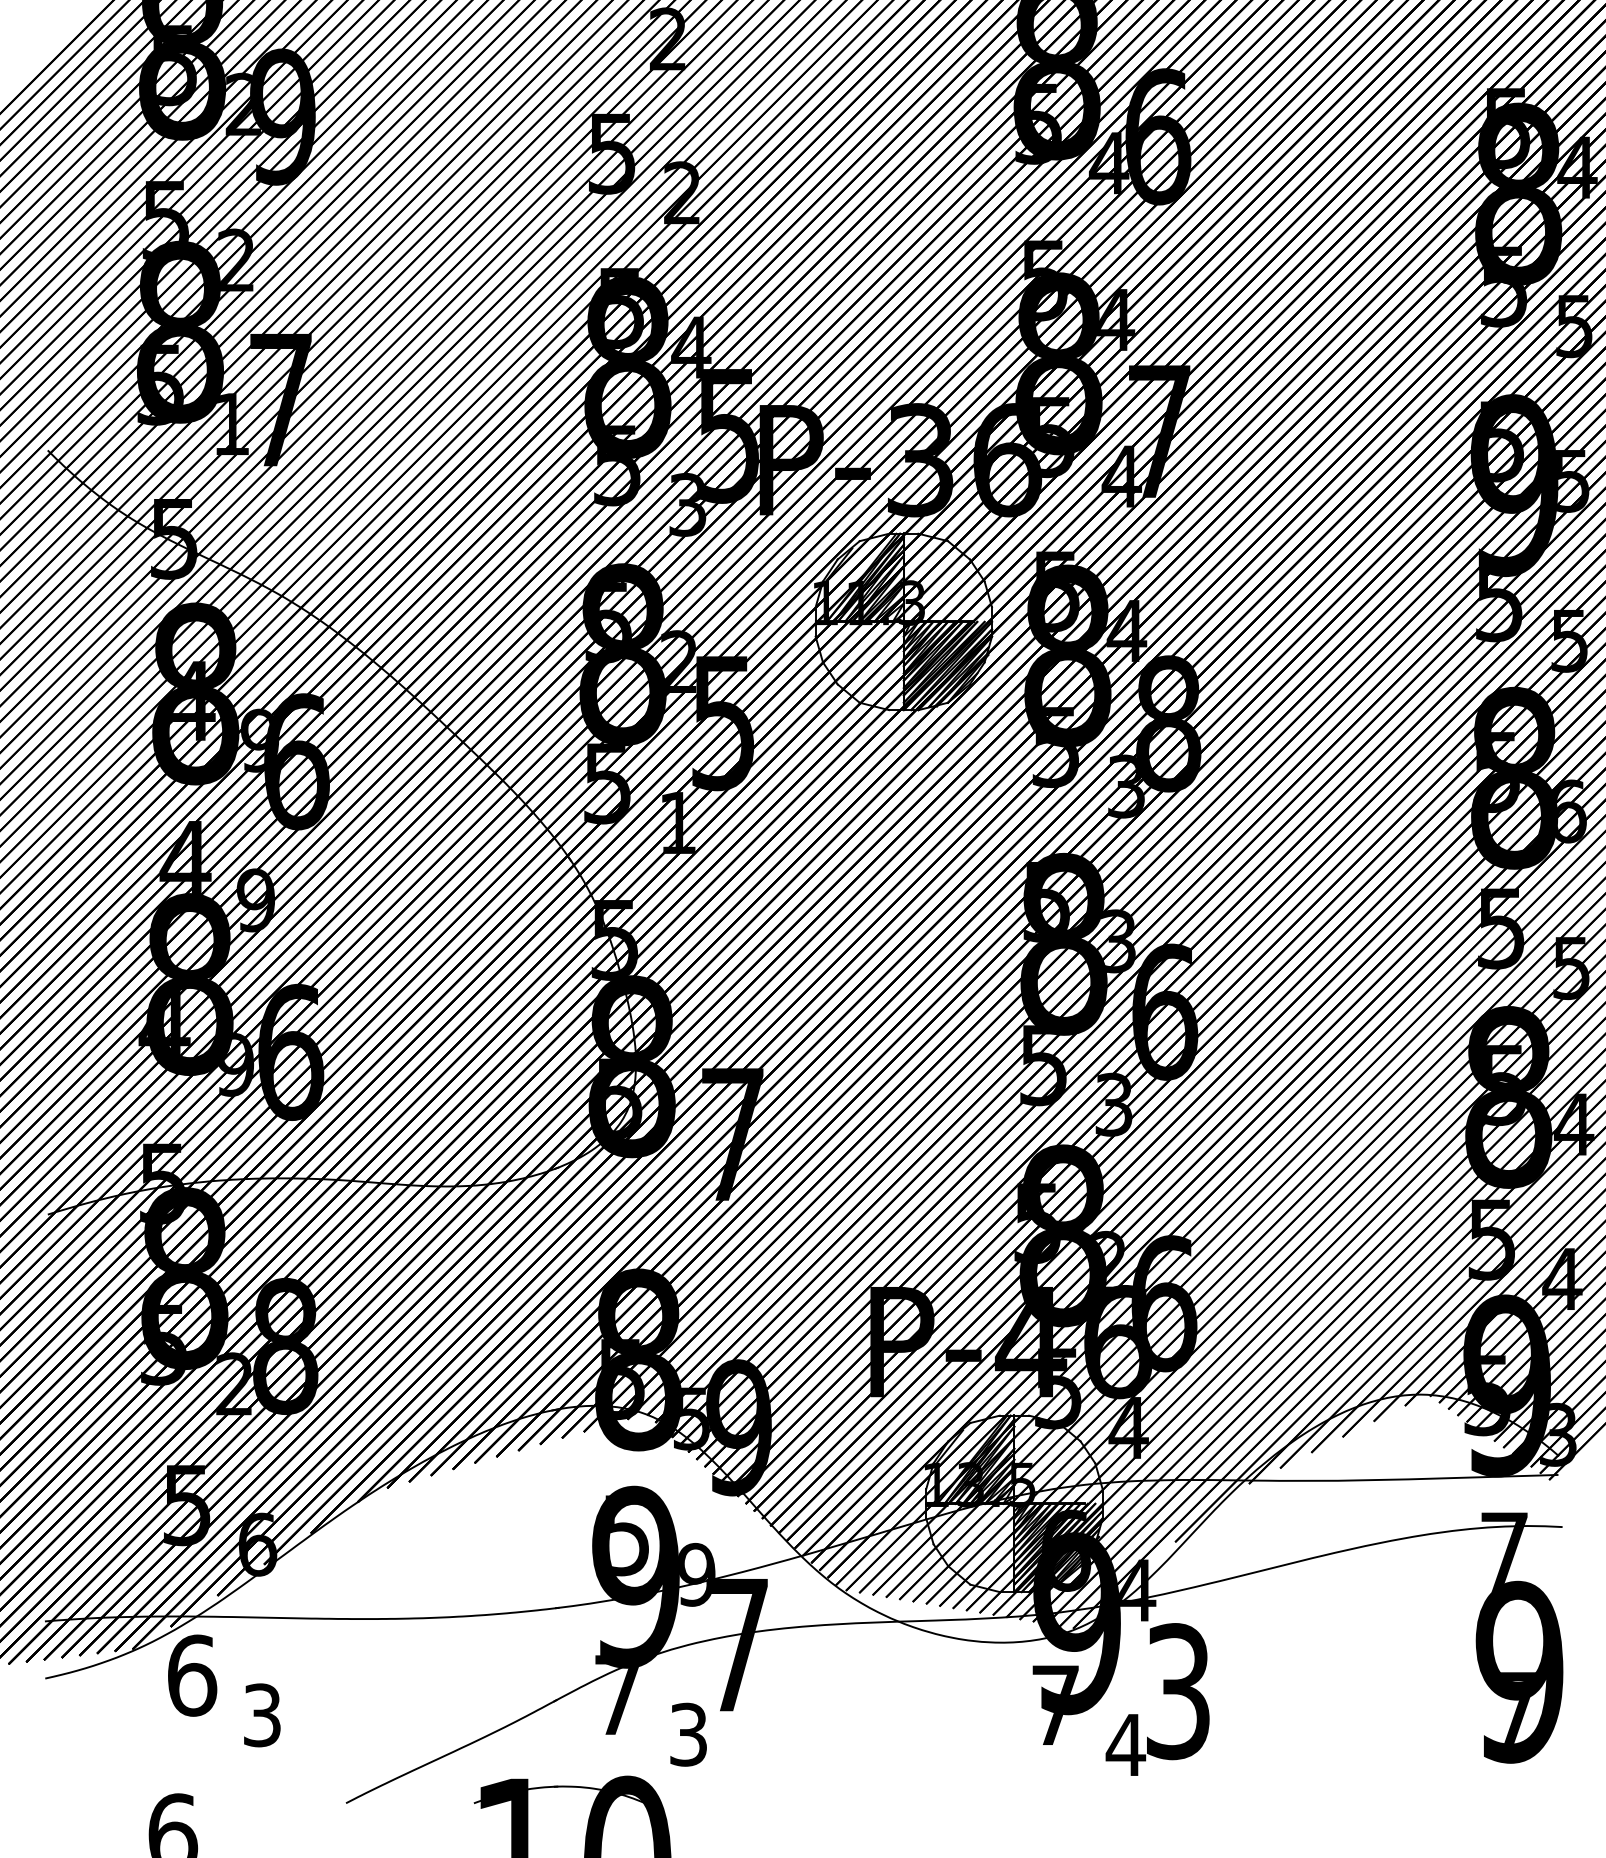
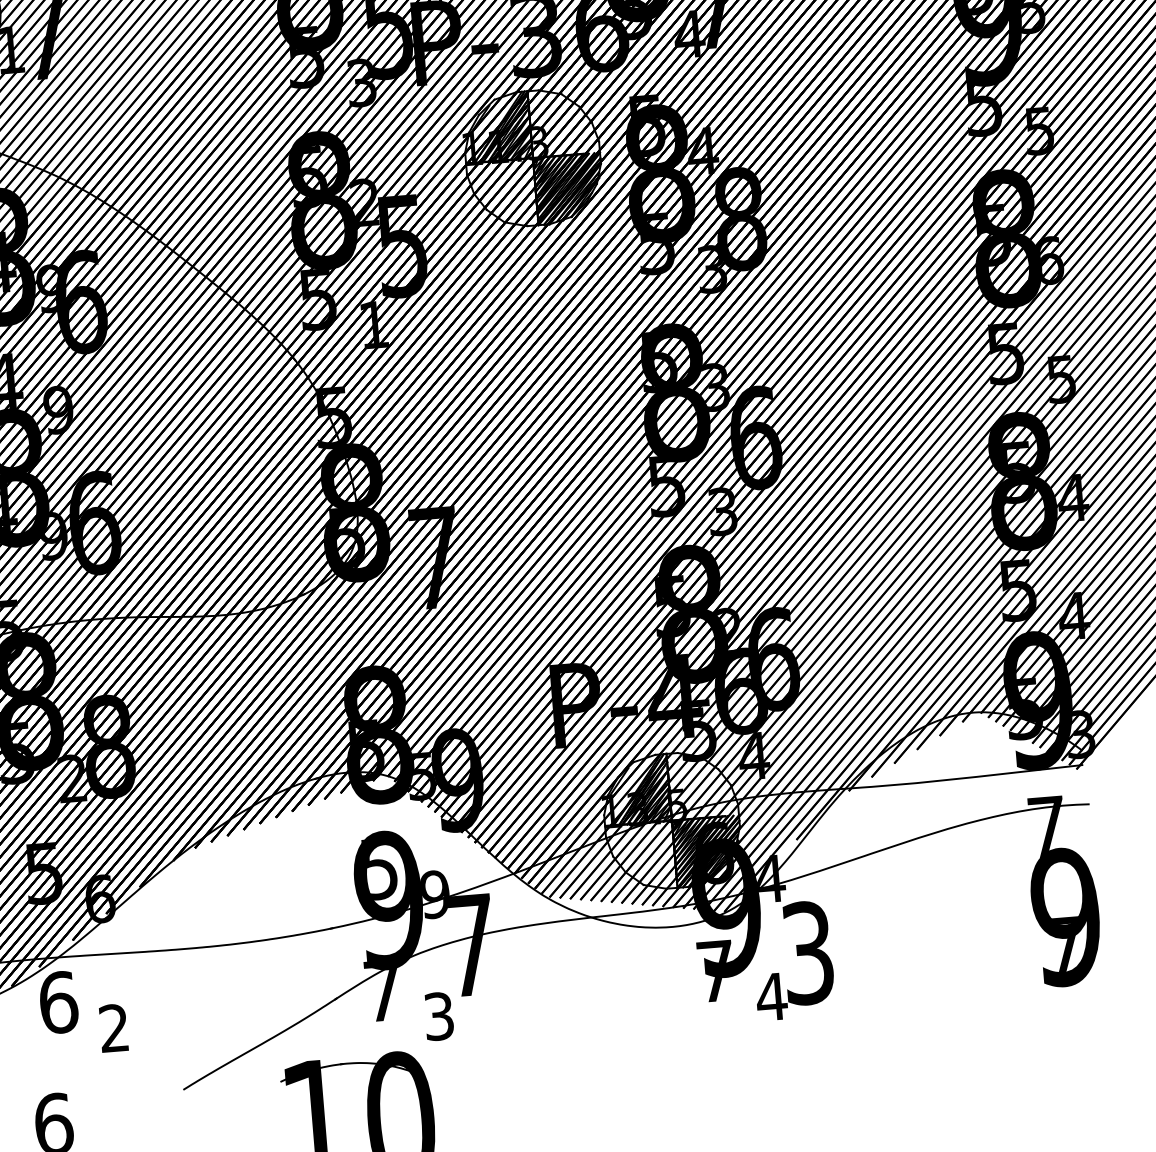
text: (261, 1715) -> (113, 1028), 3 -> 2

